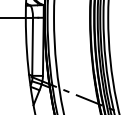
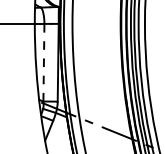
line: (32, 46) -> (43, 62), solid -> dashed

